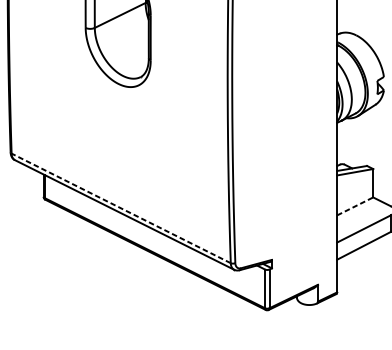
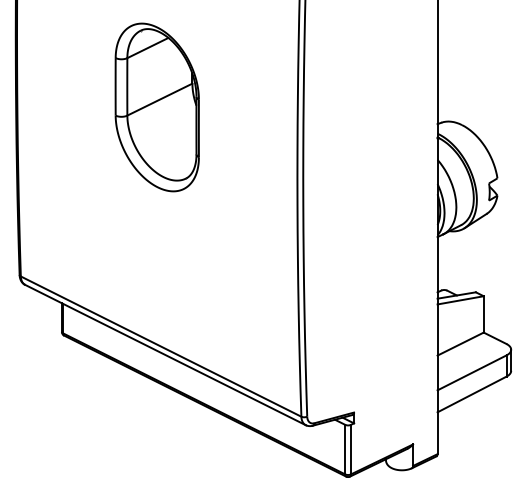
line: (355, 206) -> (460, 344), dashed -> solid
line: (121, 208) -> (161, 346), dashed -> solid

